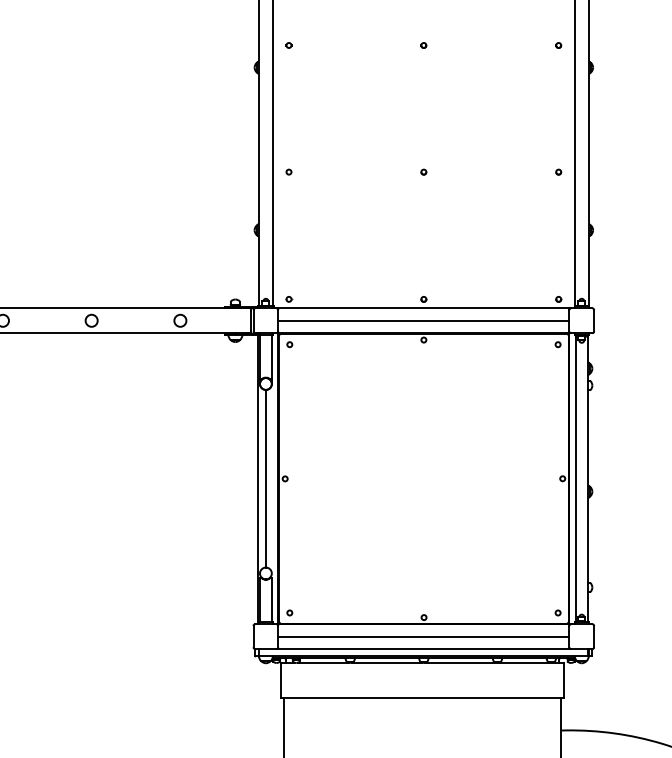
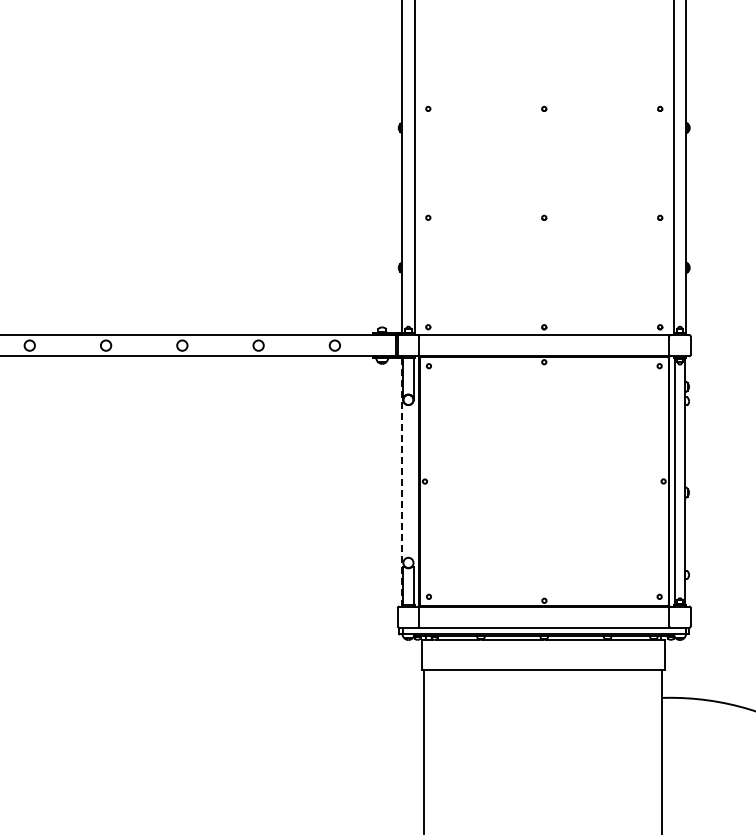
line: (424, 320) -> (544, 345), removed
line: (257, 477) -> (401, 480), solid -> dashed
line: (265, 478) -> (408, 481), removed
line: (424, 636) -> (544, 617), removed

